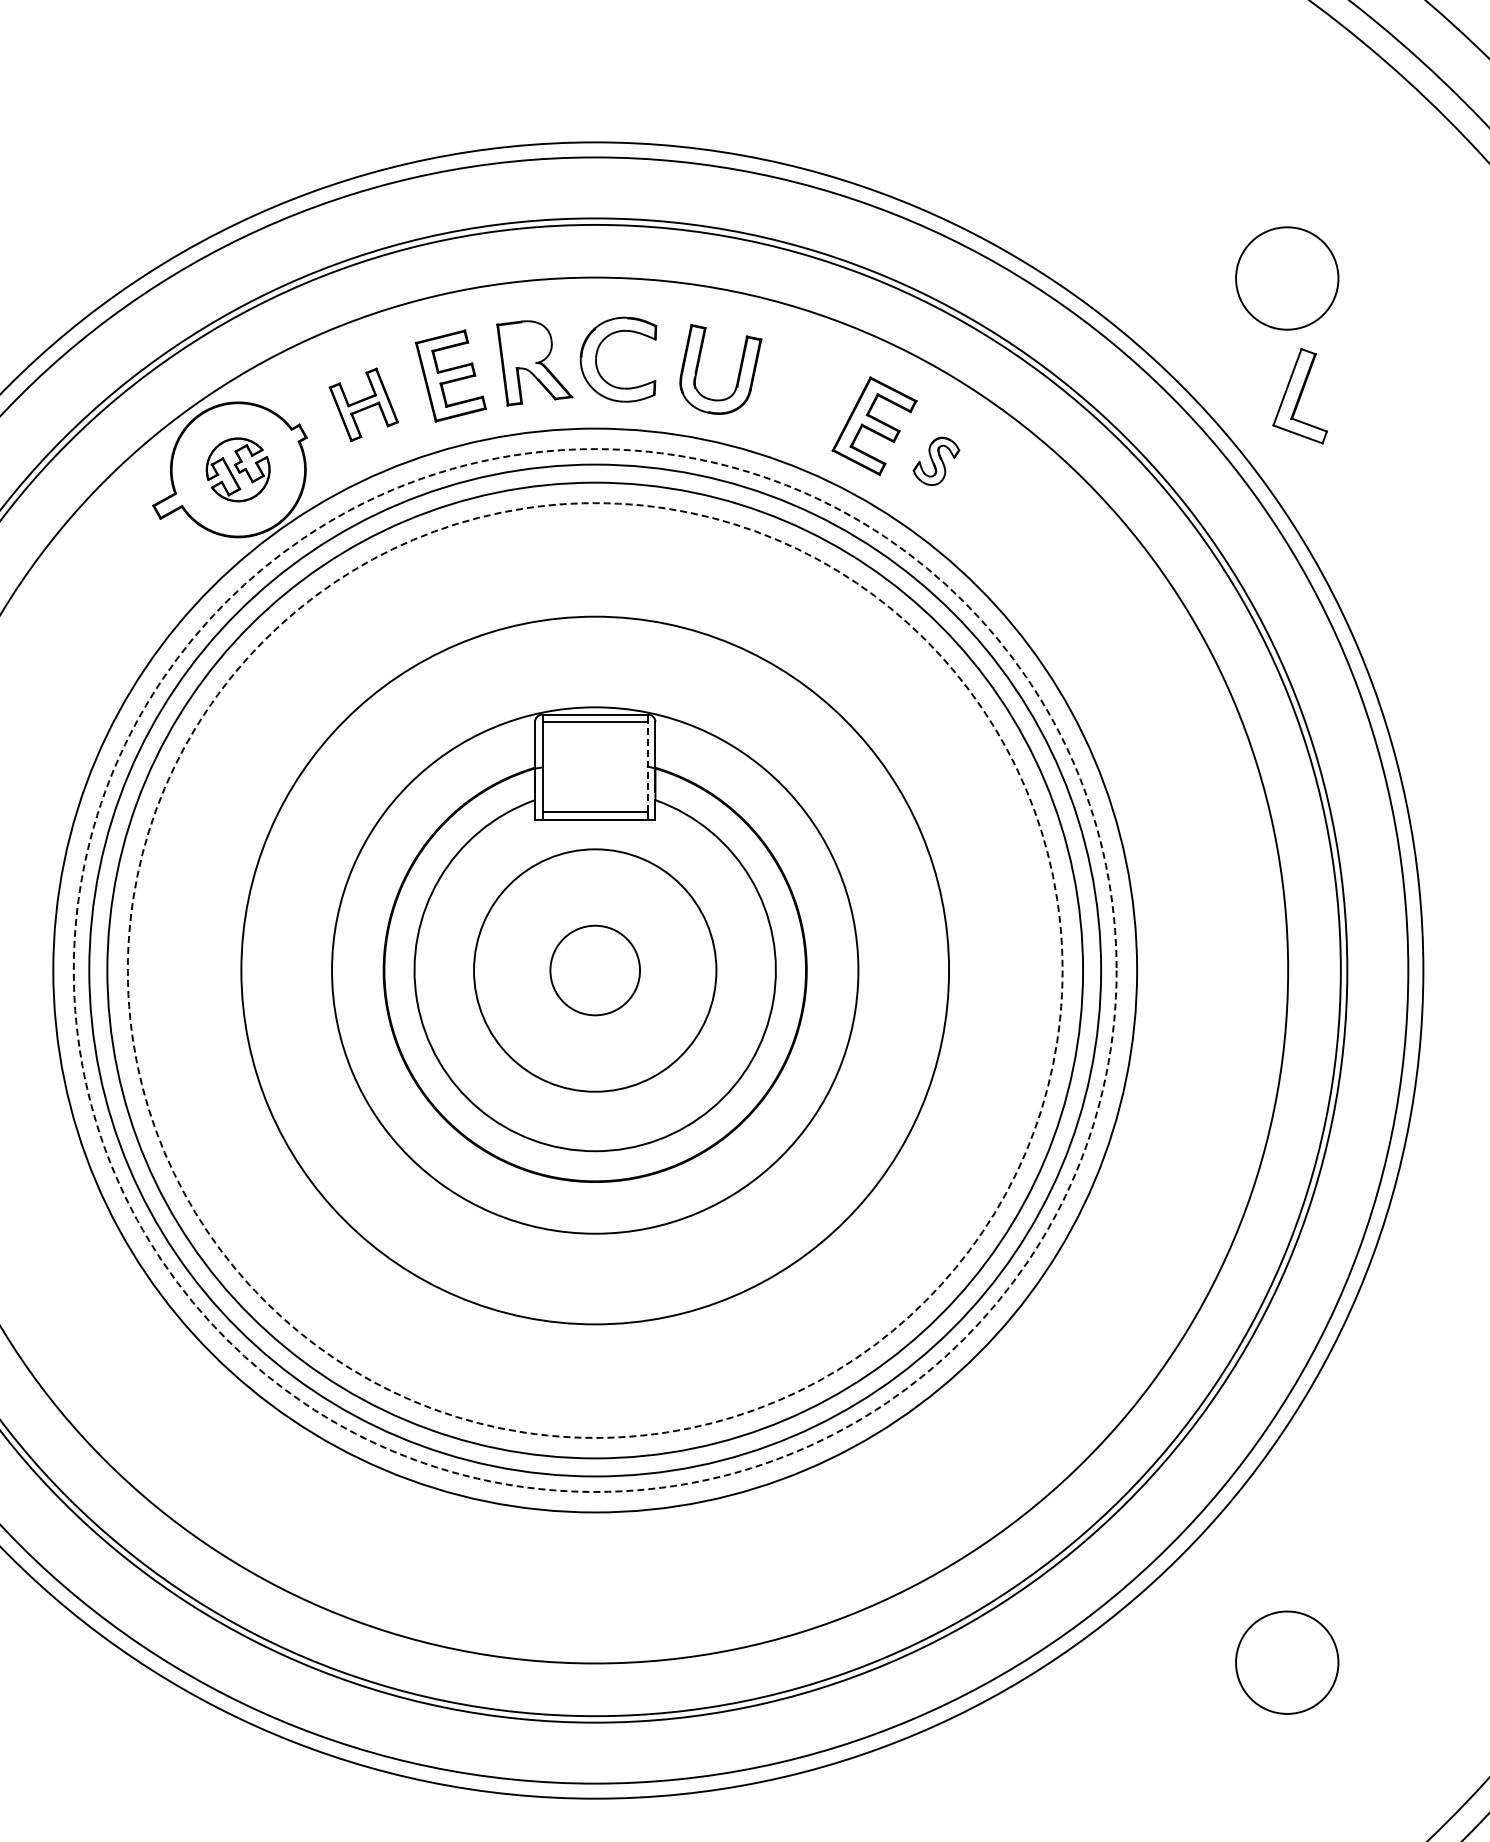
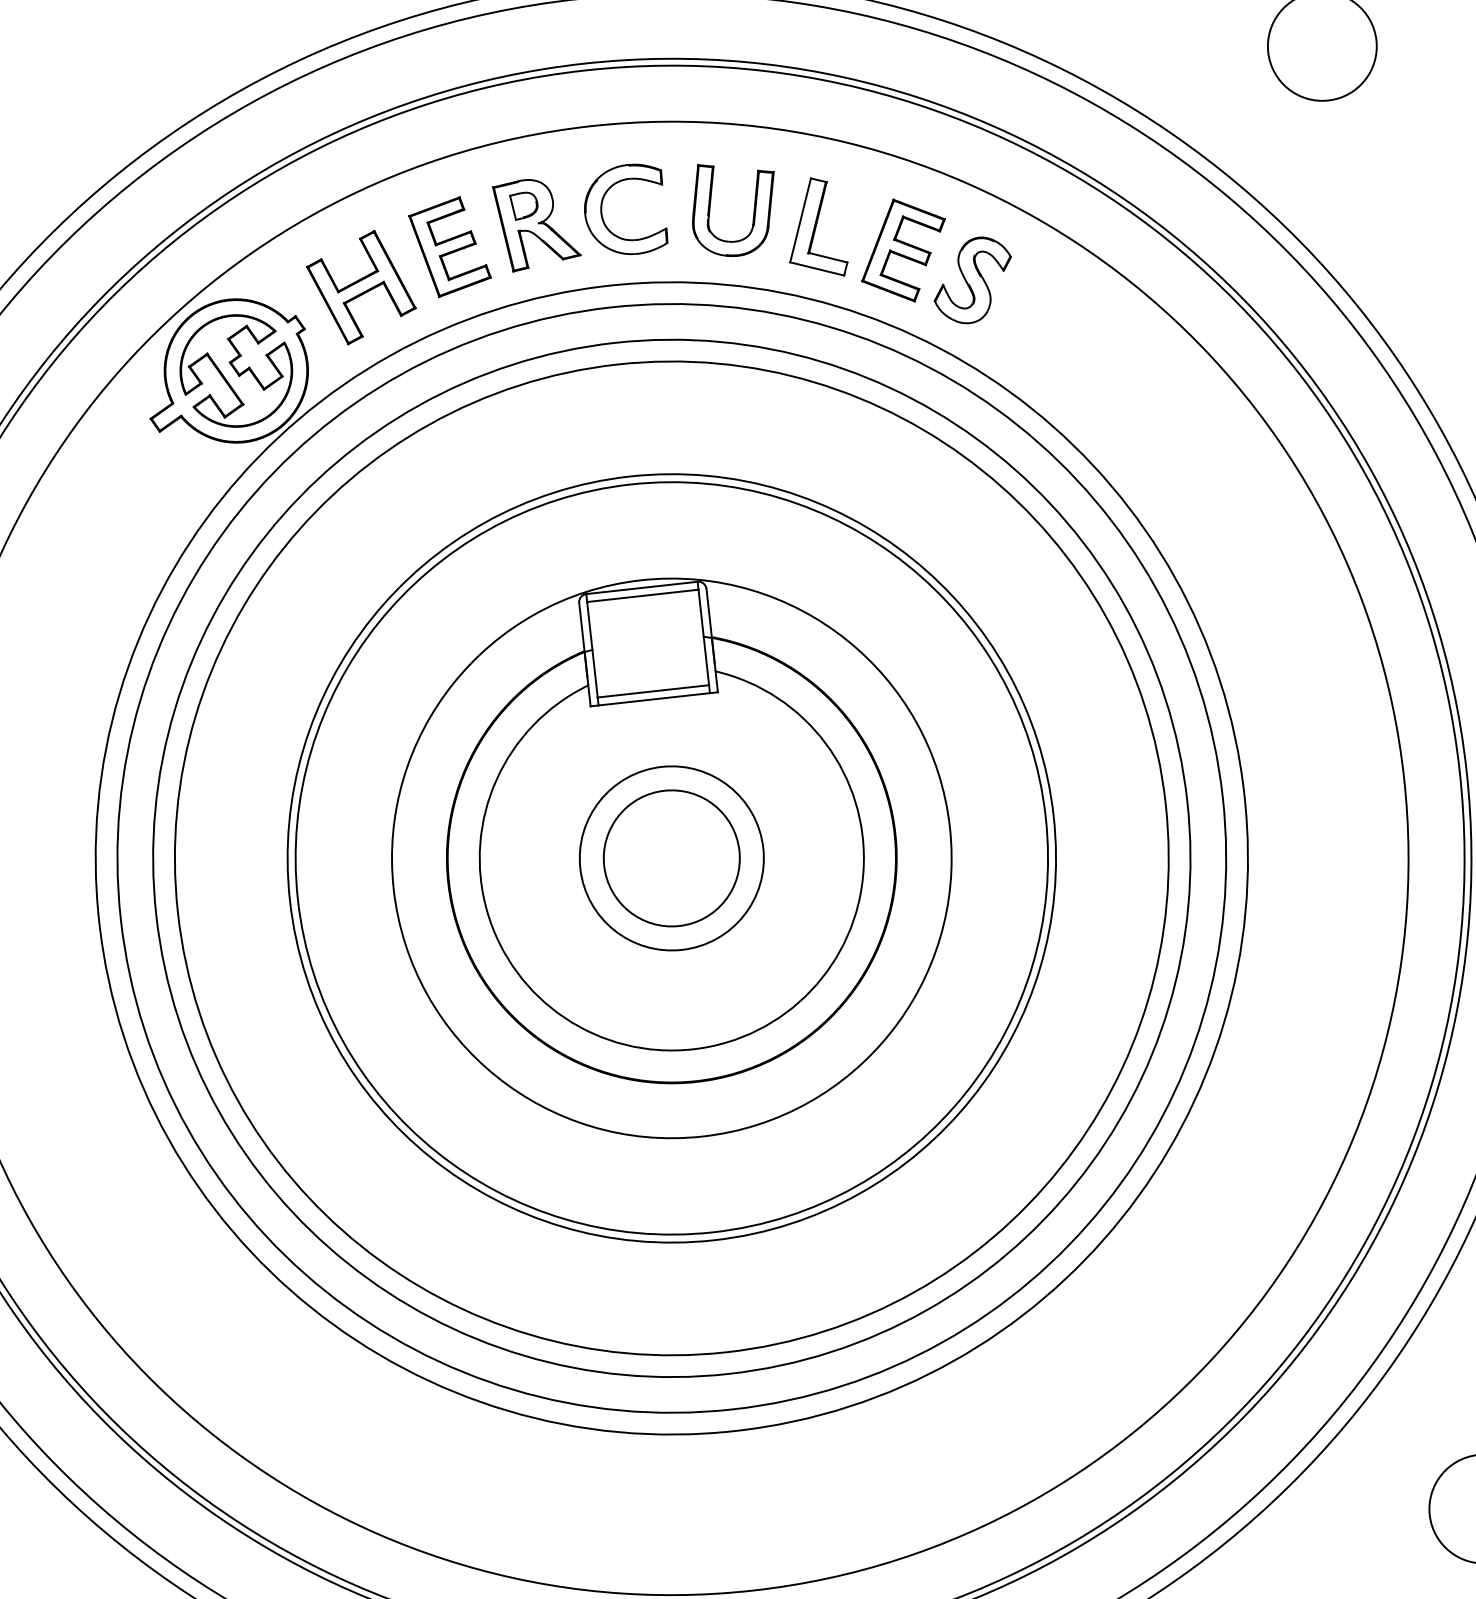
part: (524, 345) -> (524, 206), added
part: (1299, 396) -> (814, 228), moved
part: (363, 404) -> (360, 287), size x1.43
part: (936, 461) -> (973, 280), size x1.67
part: (237, 469) -> (235, 370), size x1.67
line: (647, 766) -> (703, 636), dashed -> solid
circle: (594, 970) -> (671, 858), dashed -> solid
circle: (594, 970) -> (671, 858), dashed -> solid
circle: (594, 970) -> (671, 858), size x0.71
circle: (594, 970) -> (671, 858), size x0.71
circle: (595, 970) -> (672, 858), size x1.43

